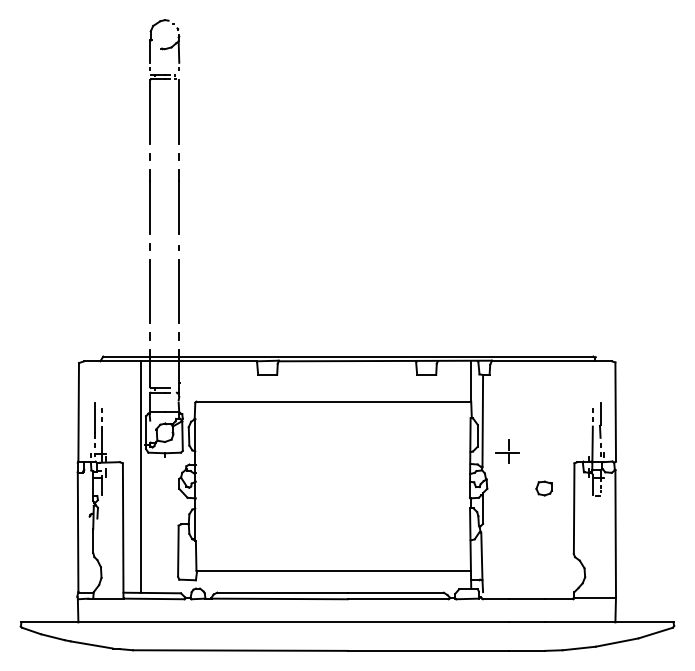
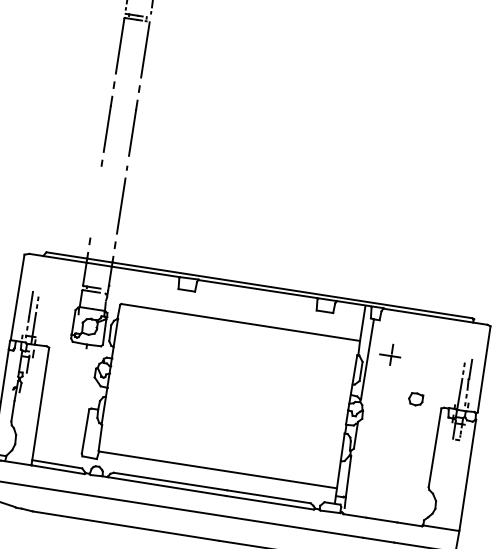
line: (150, 291) -> (96, 202), removed
part: (507, 451) -> (390, 354), moved
line: (141, 476) -> (63, 361), removed
part: (543, 488) -> (415, 399), moved

